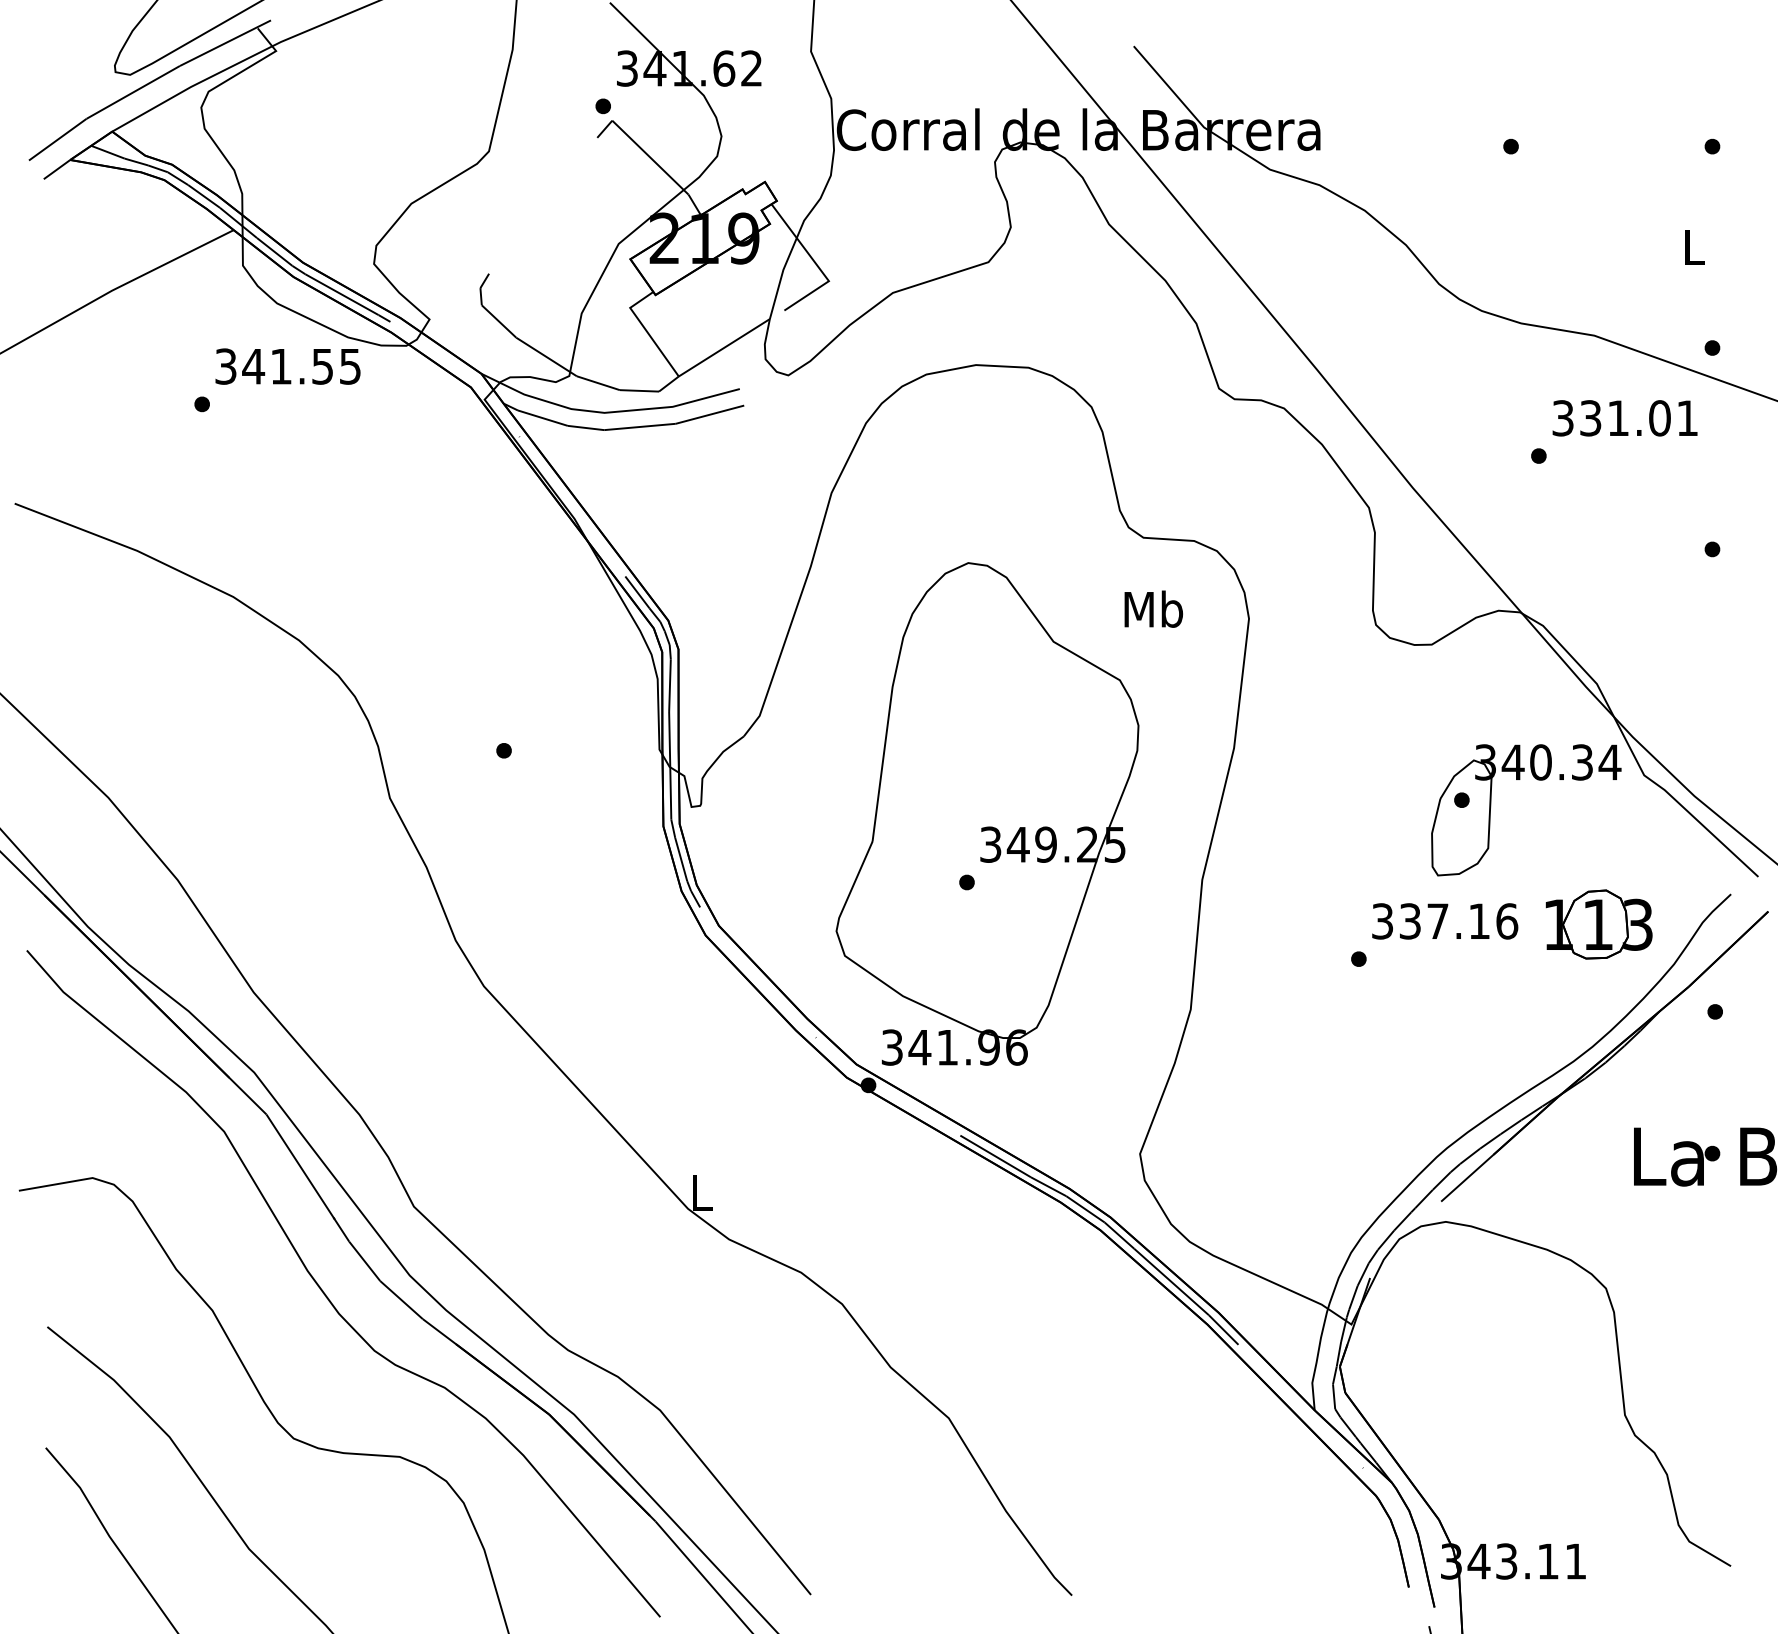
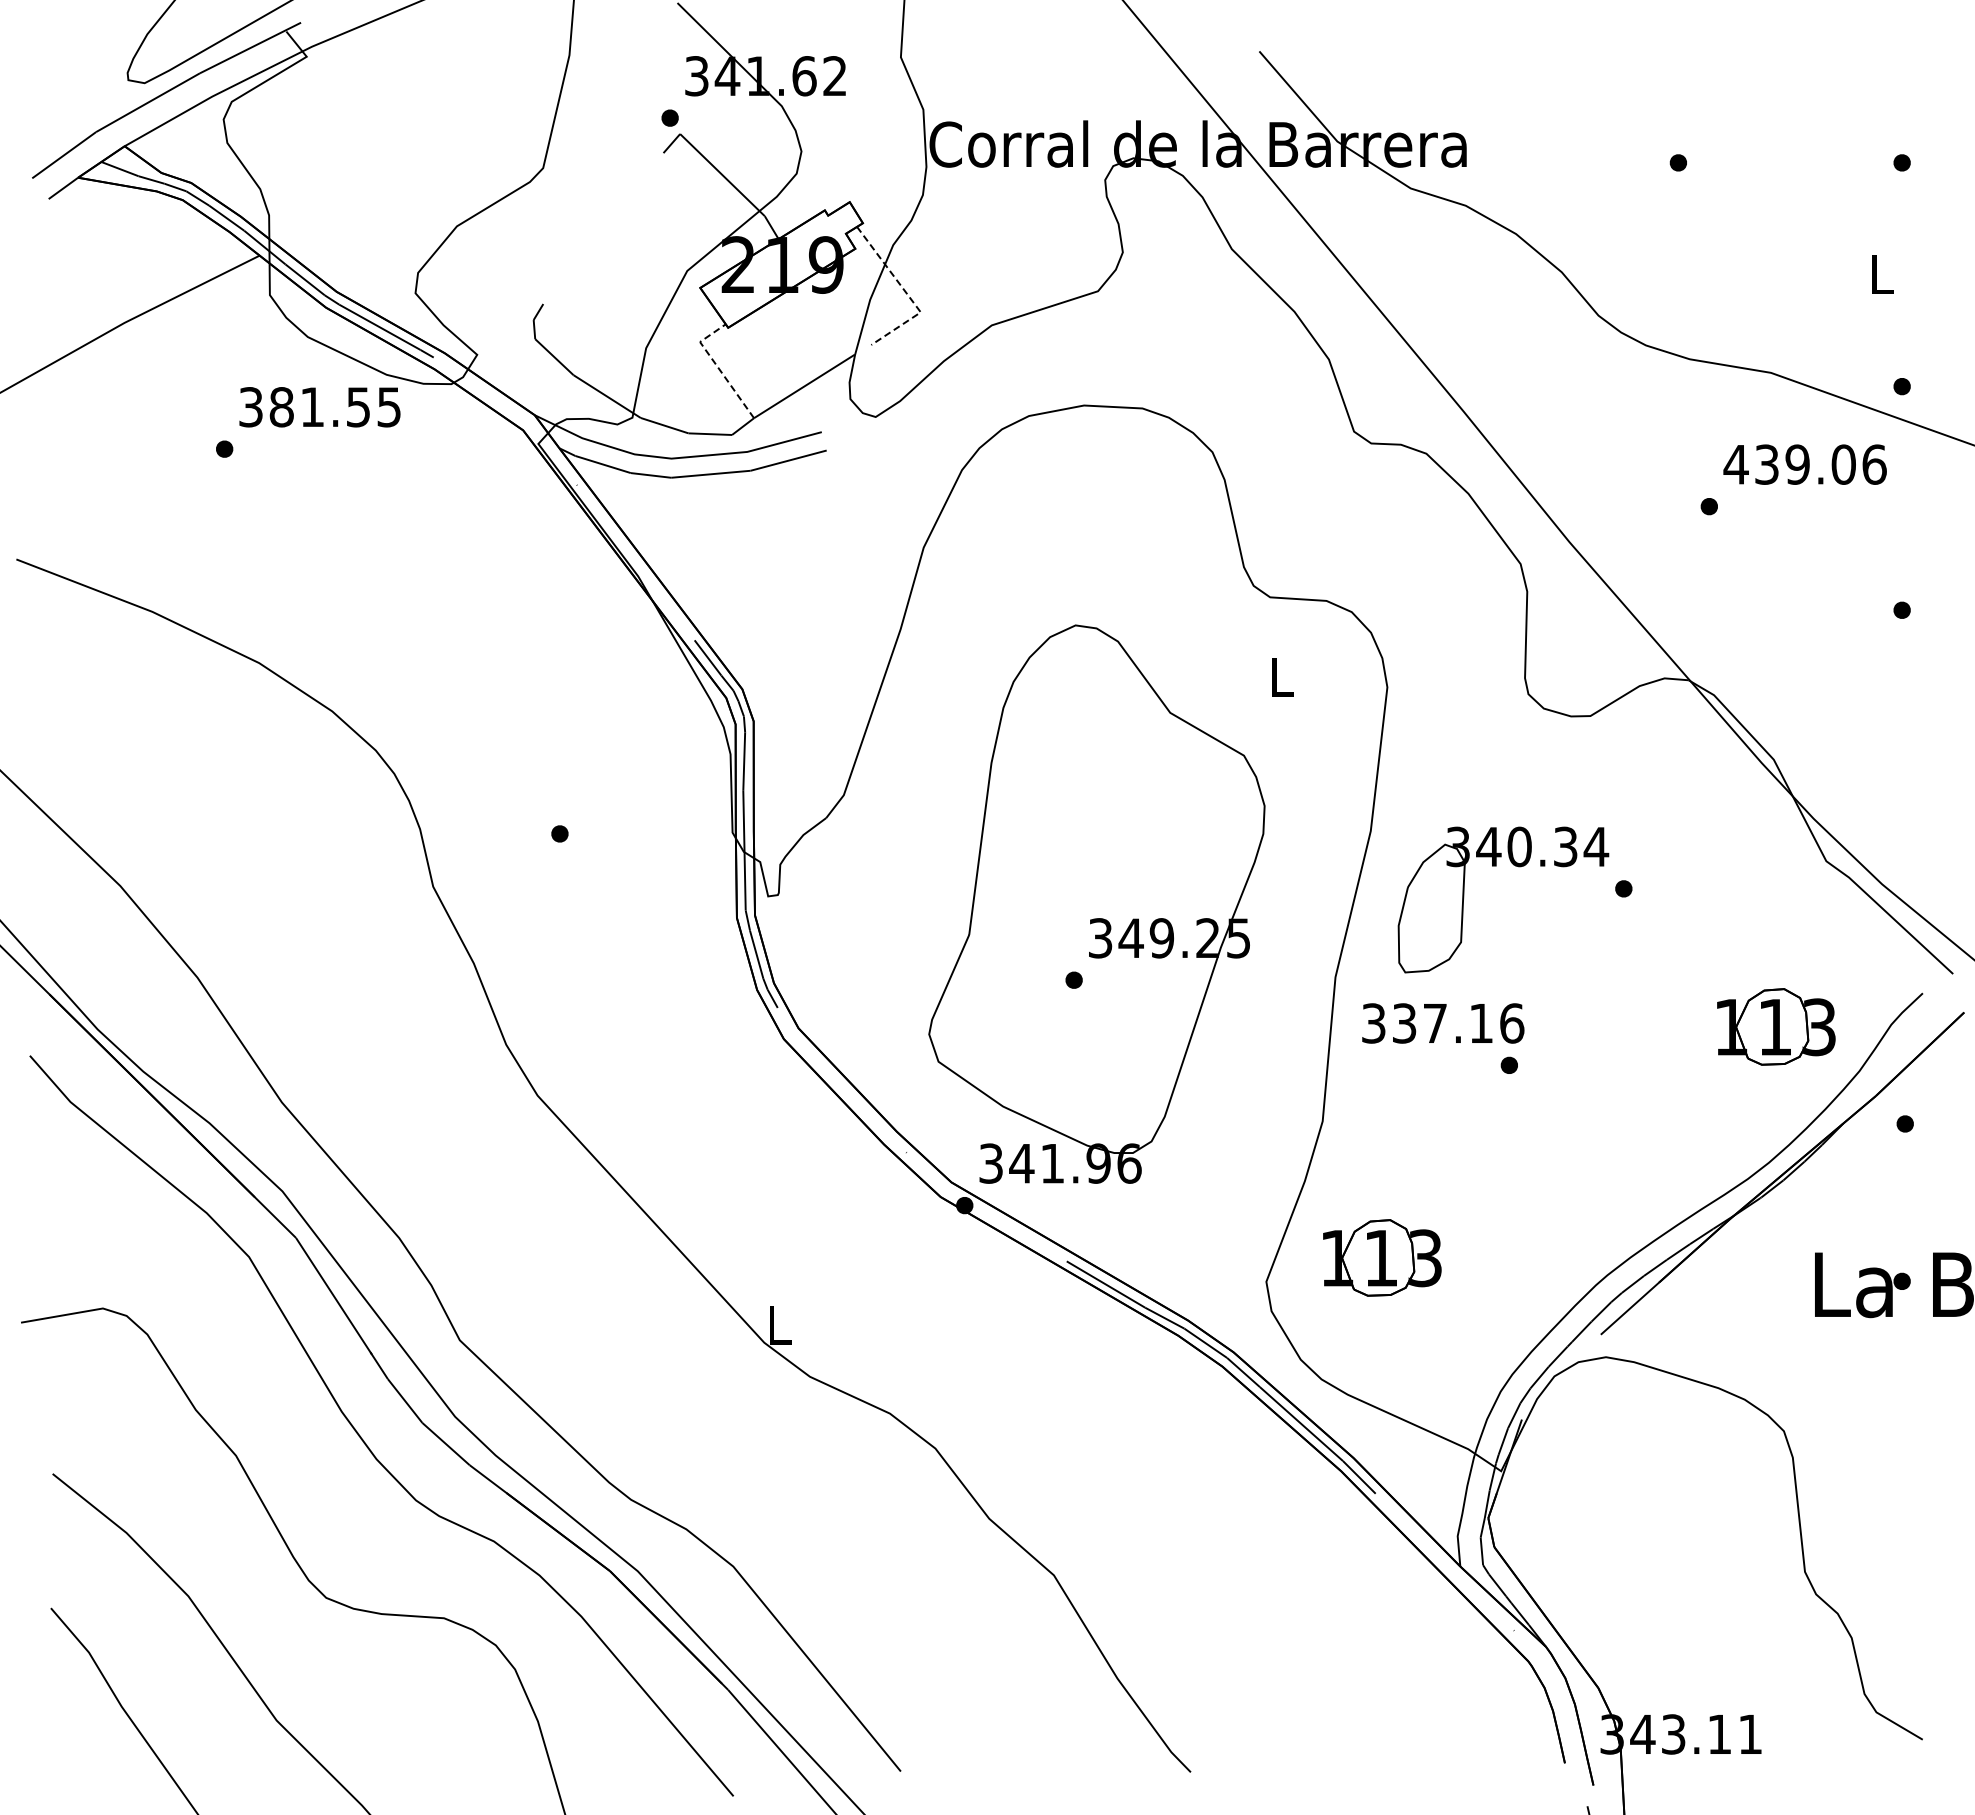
line: (816, 264) -> (907, 293), solid -> dashed
line: (645, 329) -> (717, 366), solid -> dashed
text: (253, 366) -> (281, 407), 341.55 -> 381.55
text: (1624, 418) -> (1804, 464), 331.01 -> 439.06
text: (1153, 609) -> (1281, 676), Mb -> L
part: (1520, 780) -> (1496, 866), moved
text: (1445, 921) -> (1443, 1023), moved
part: (1244, 1132) -> (1382, 1257), added

